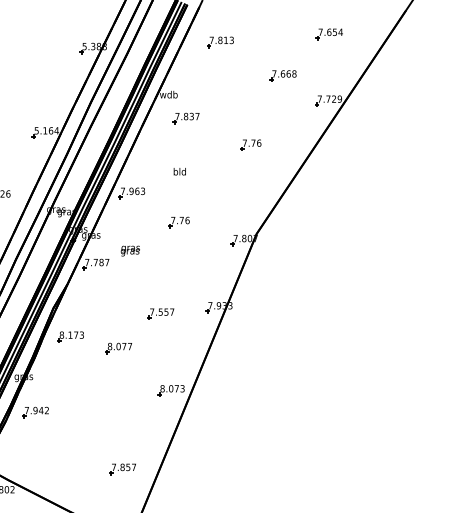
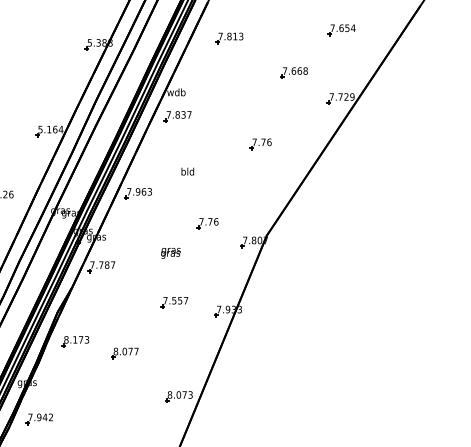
part: (185, 118) -> (177, 116), moved
part: (178, 222) -> (206, 223), moved
text: (129, 250) -> (169, 252), moved
part: (160, 313) -> (174, 302), moved

